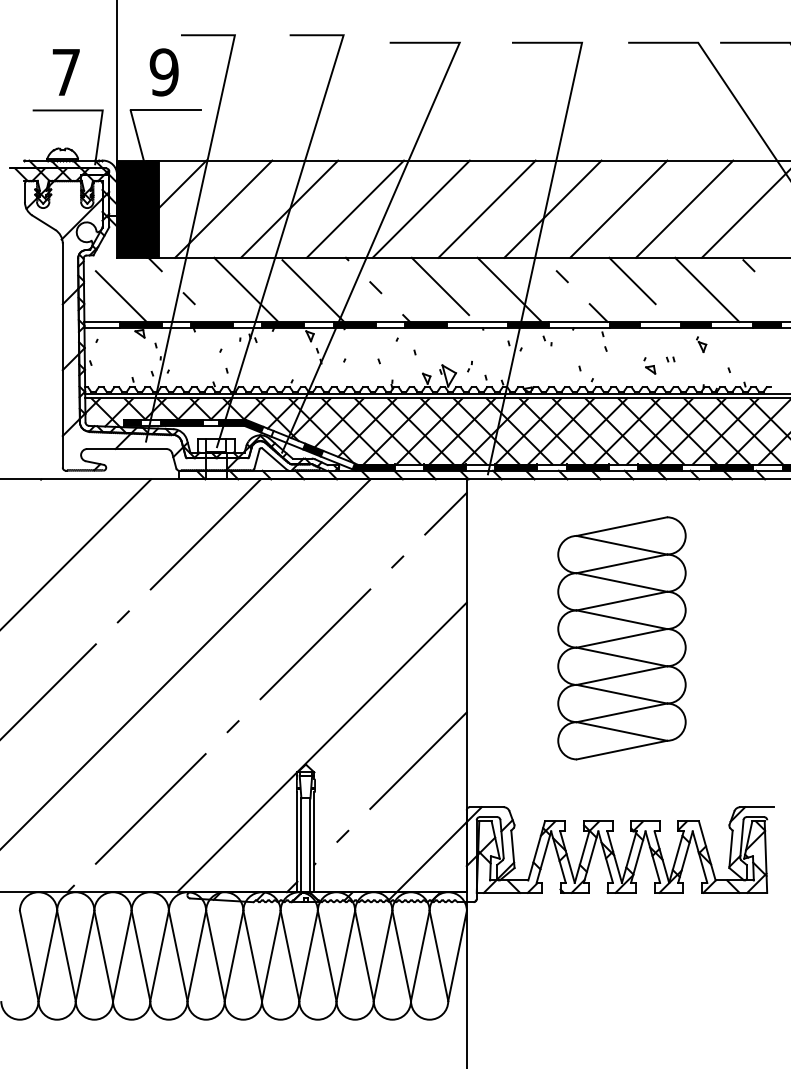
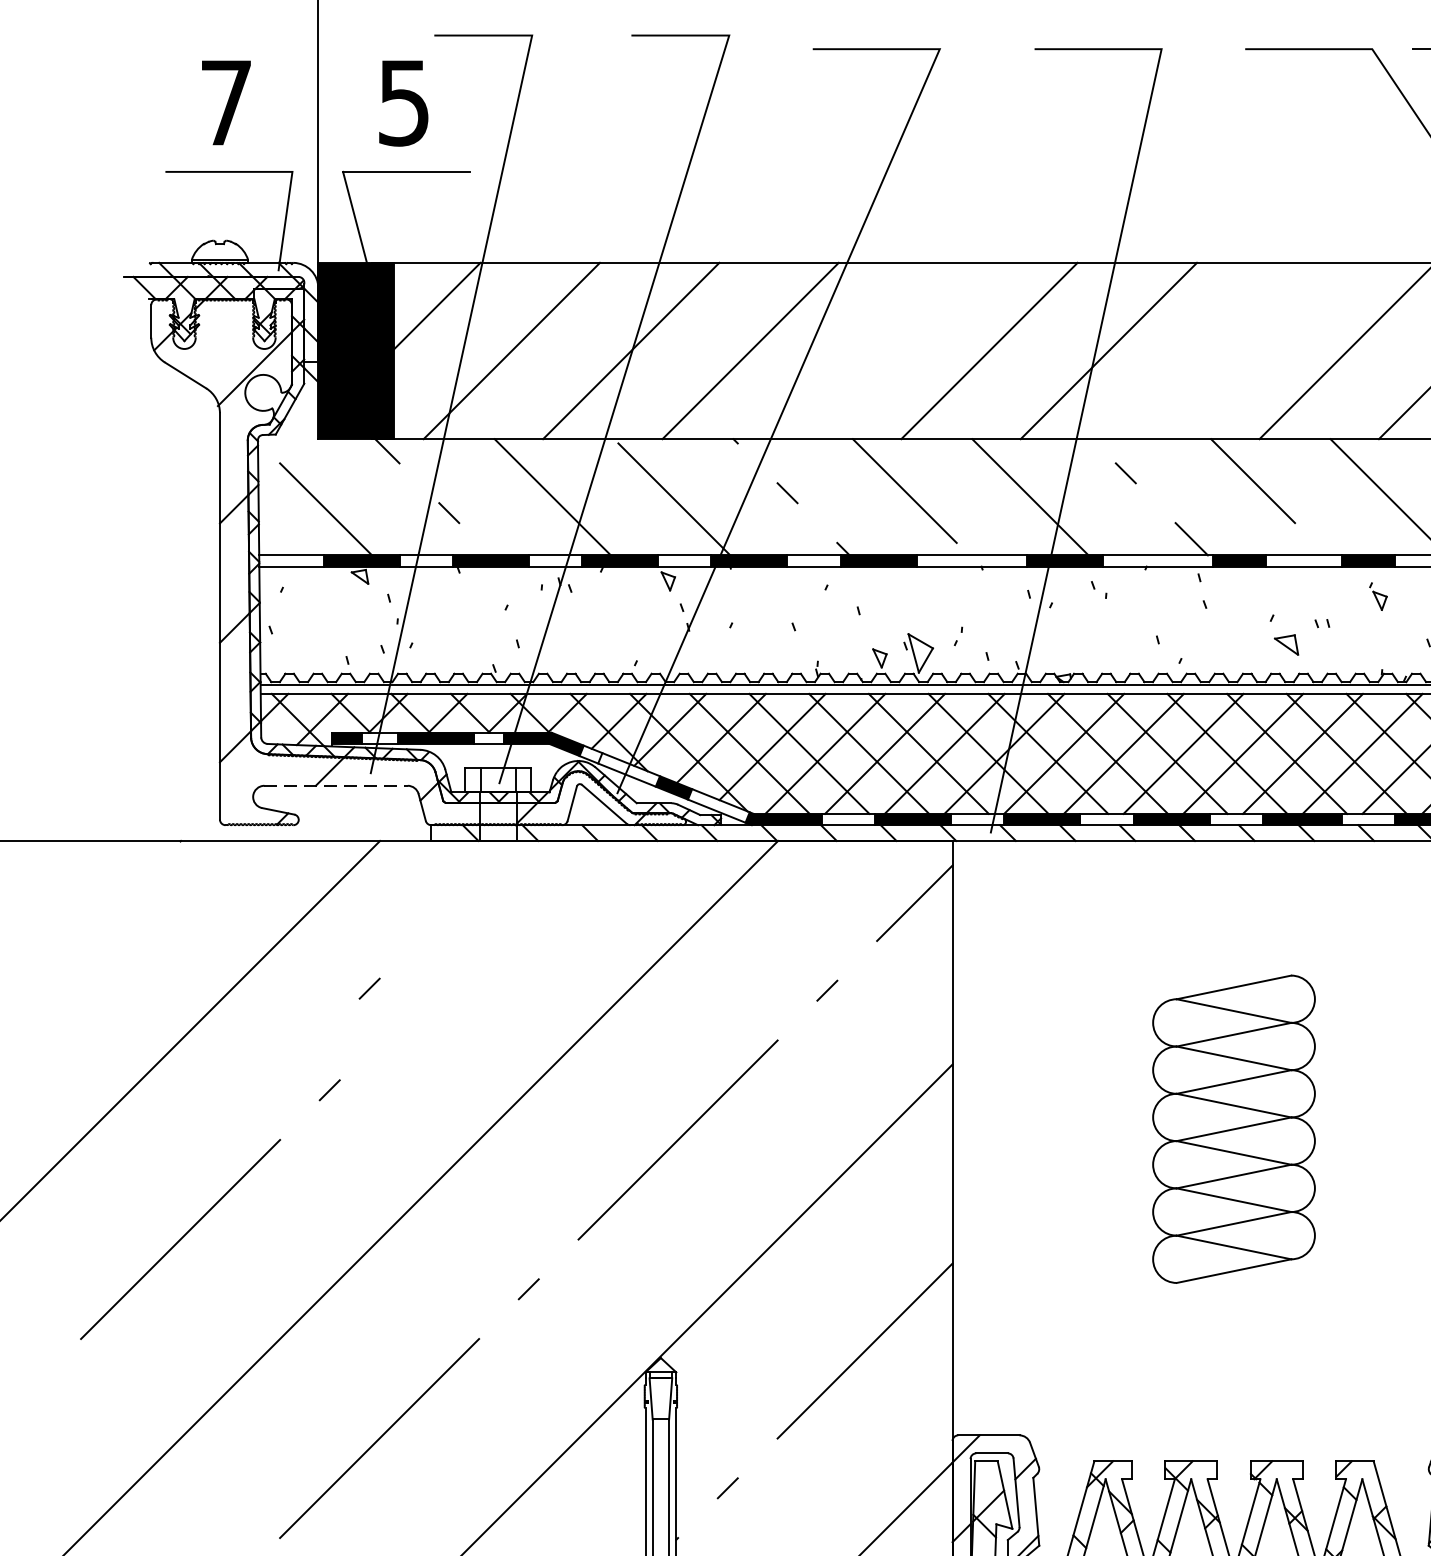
text: (163, 72) -> (402, 103), 9 -> 5
line: (420, 208) -> (868, 349), removed
line: (618, 208) -> (1227, 349), removed
part: (649, 365) -> (1283, 634), size x1.4
line: (126, 448) -> (335, 784), solid -> dashed
line: (205, 534) -> (478, 940), removed
line: (144, 560) -> (368, 988), added
part: (621, 638) -> (1233, 1129), size x0.7

